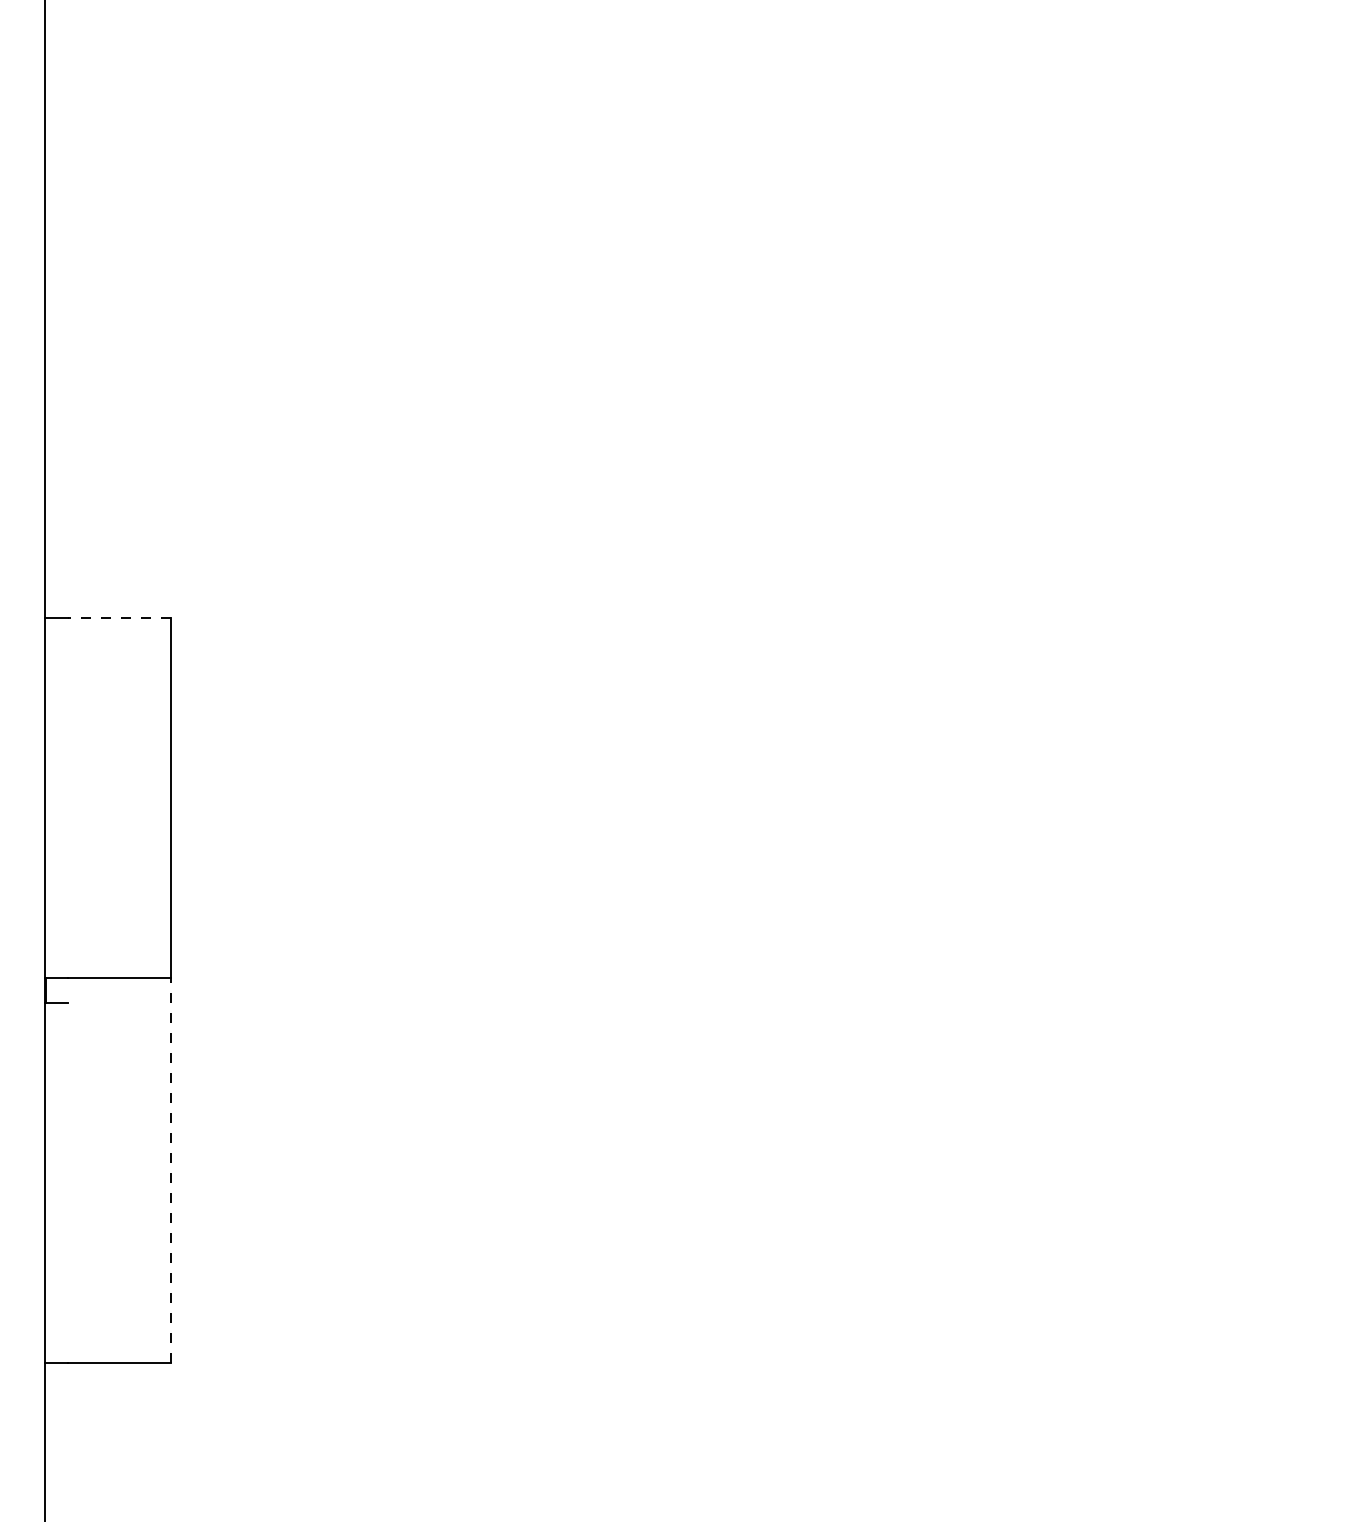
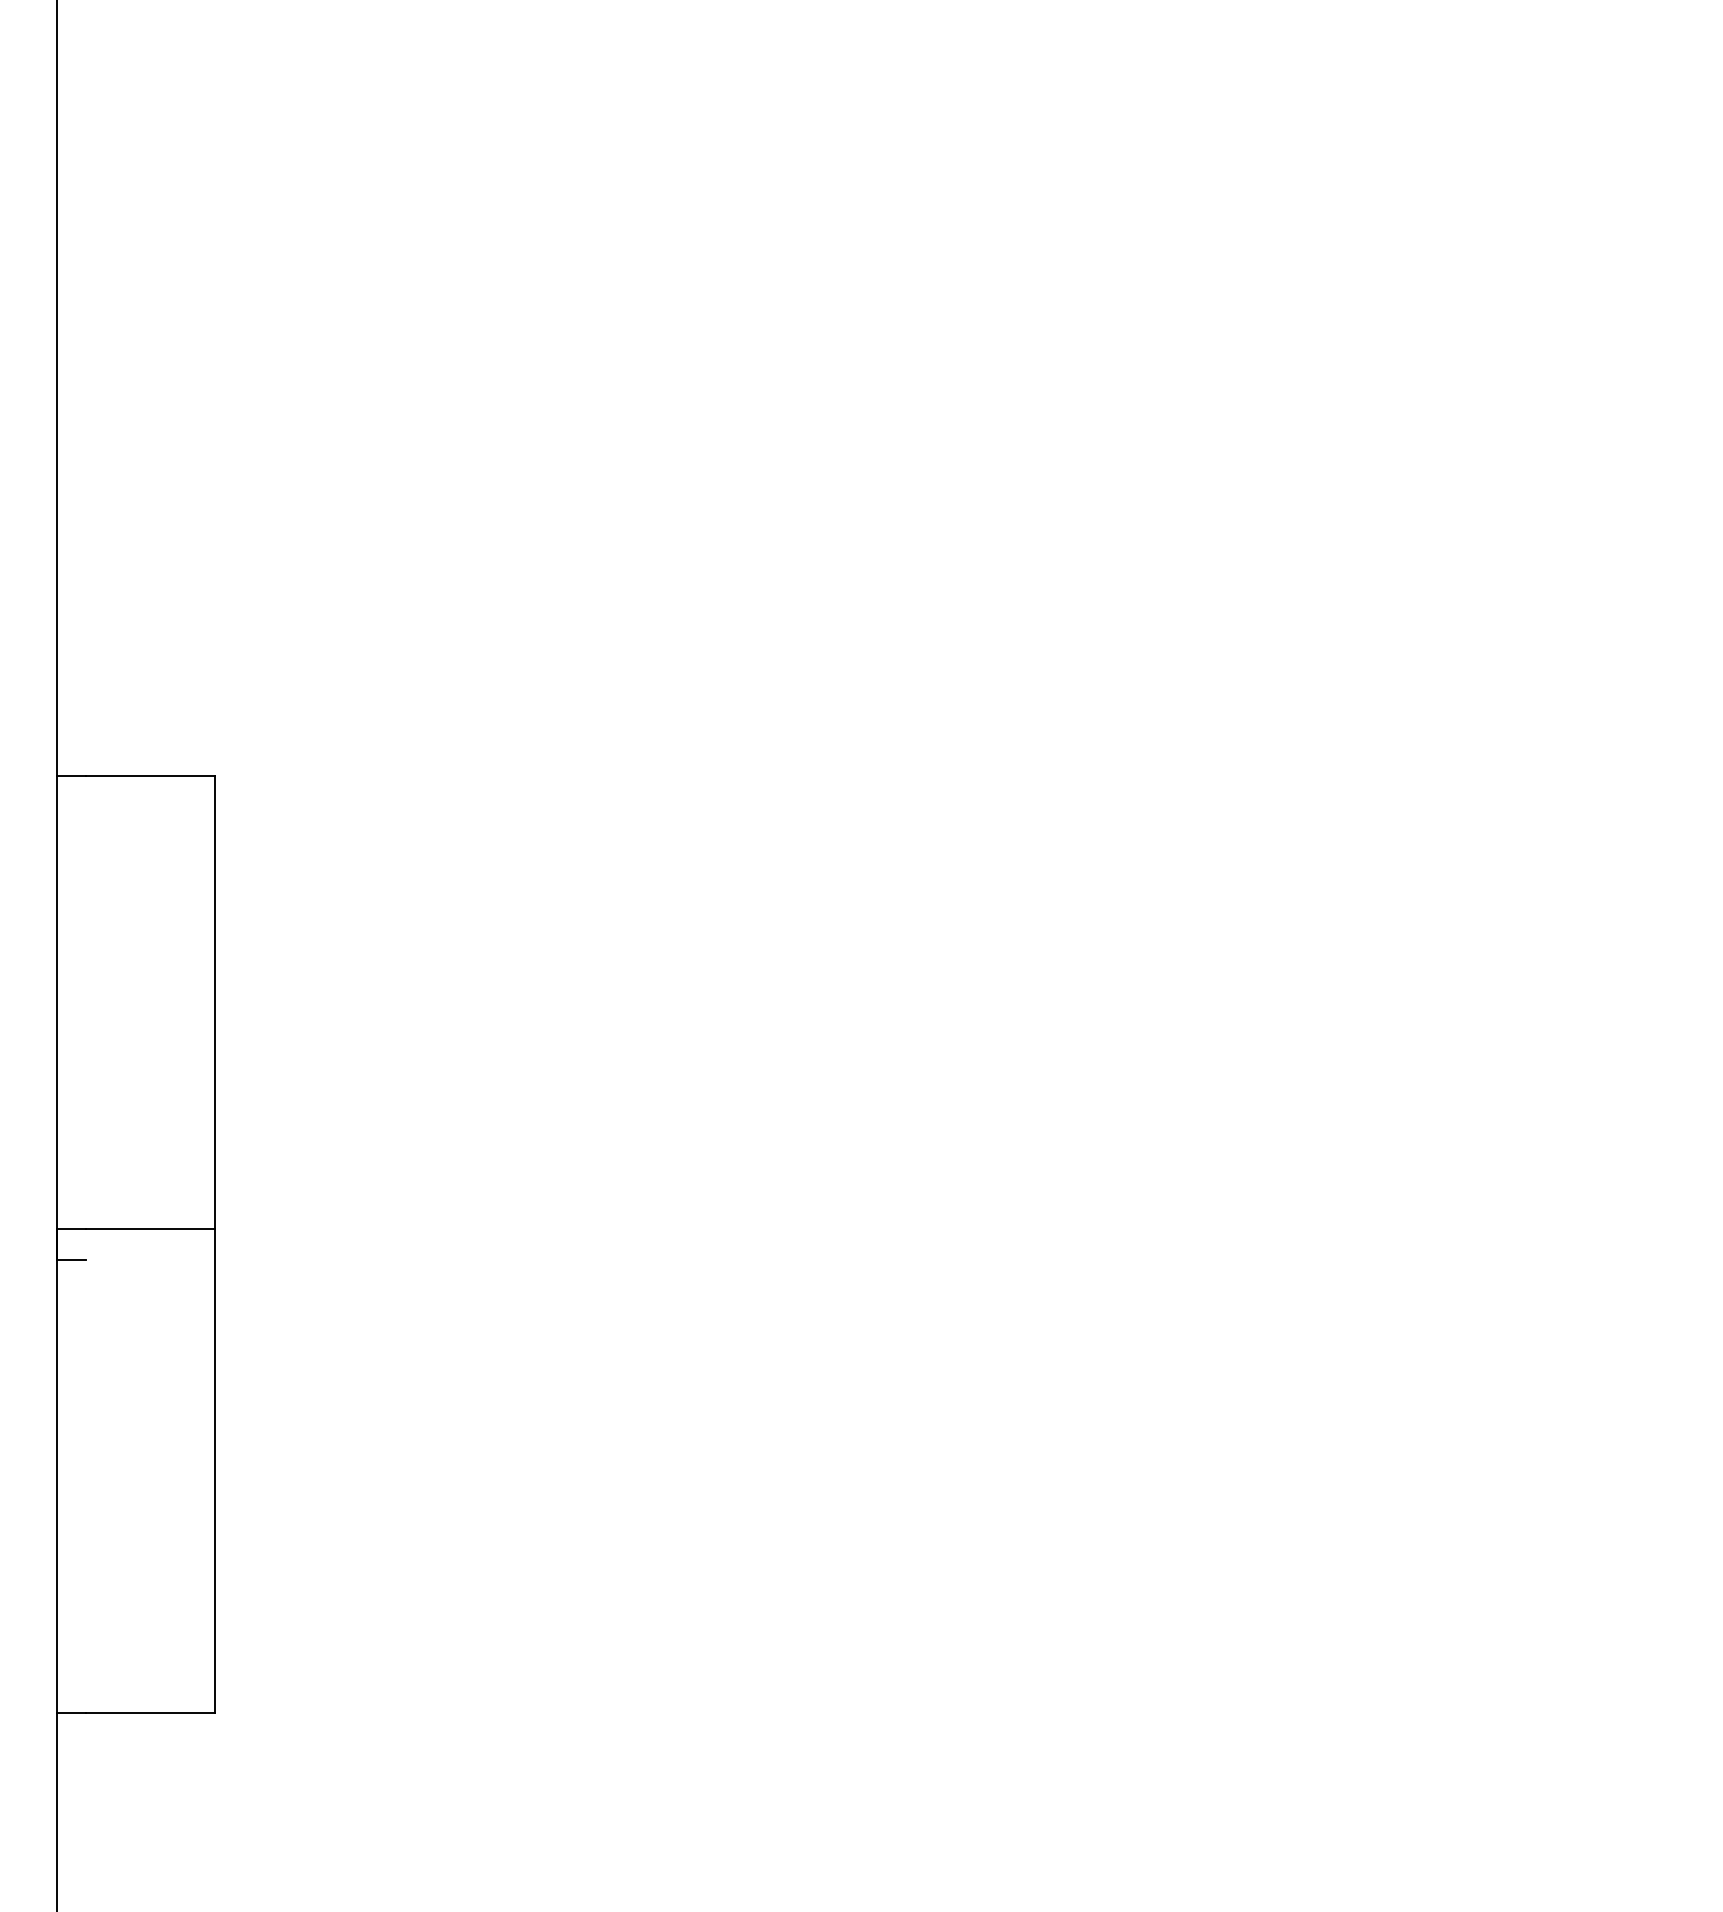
line: (119, 618) -> (149, 776), dashed -> solid
line: (170, 1170) -> (214, 1470), dashed -> solid

